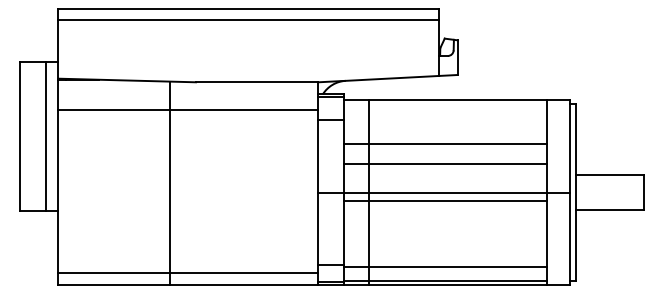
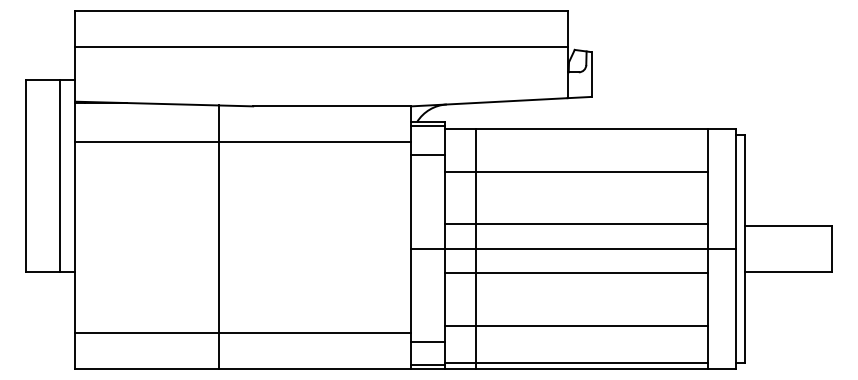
line: (248, 20) -> (321, 47), moved
line: (445, 143) -> (575, 171), moved
line: (445, 163) -> (575, 224), moved
line: (445, 201) -> (575, 273), moved
line: (445, 267) -> (575, 326), moved
line: (188, 272) -> (243, 332), moved

